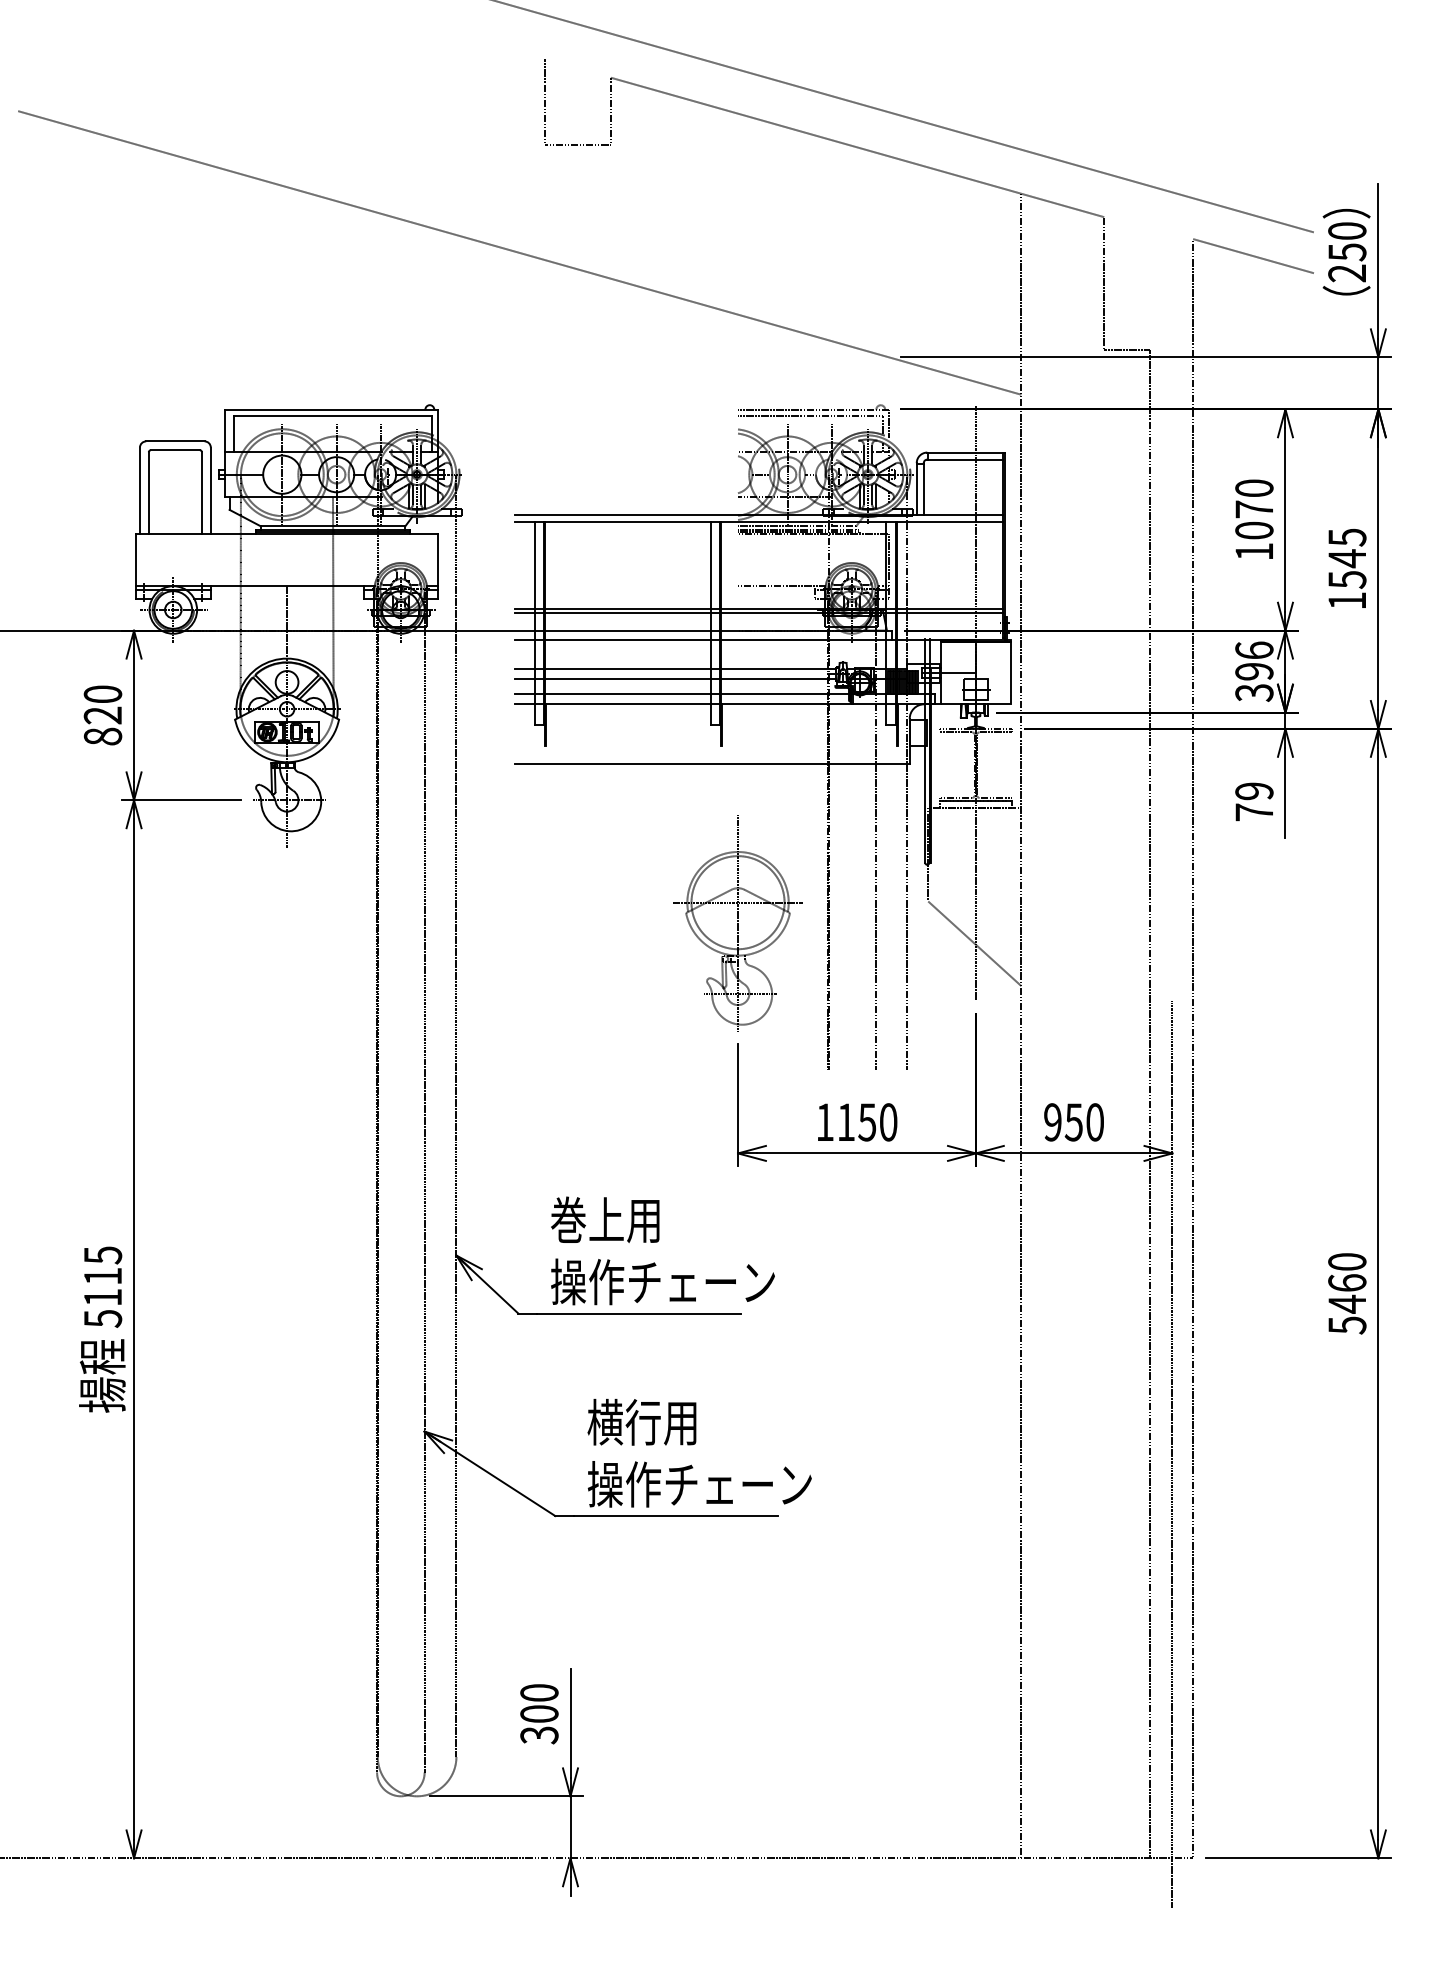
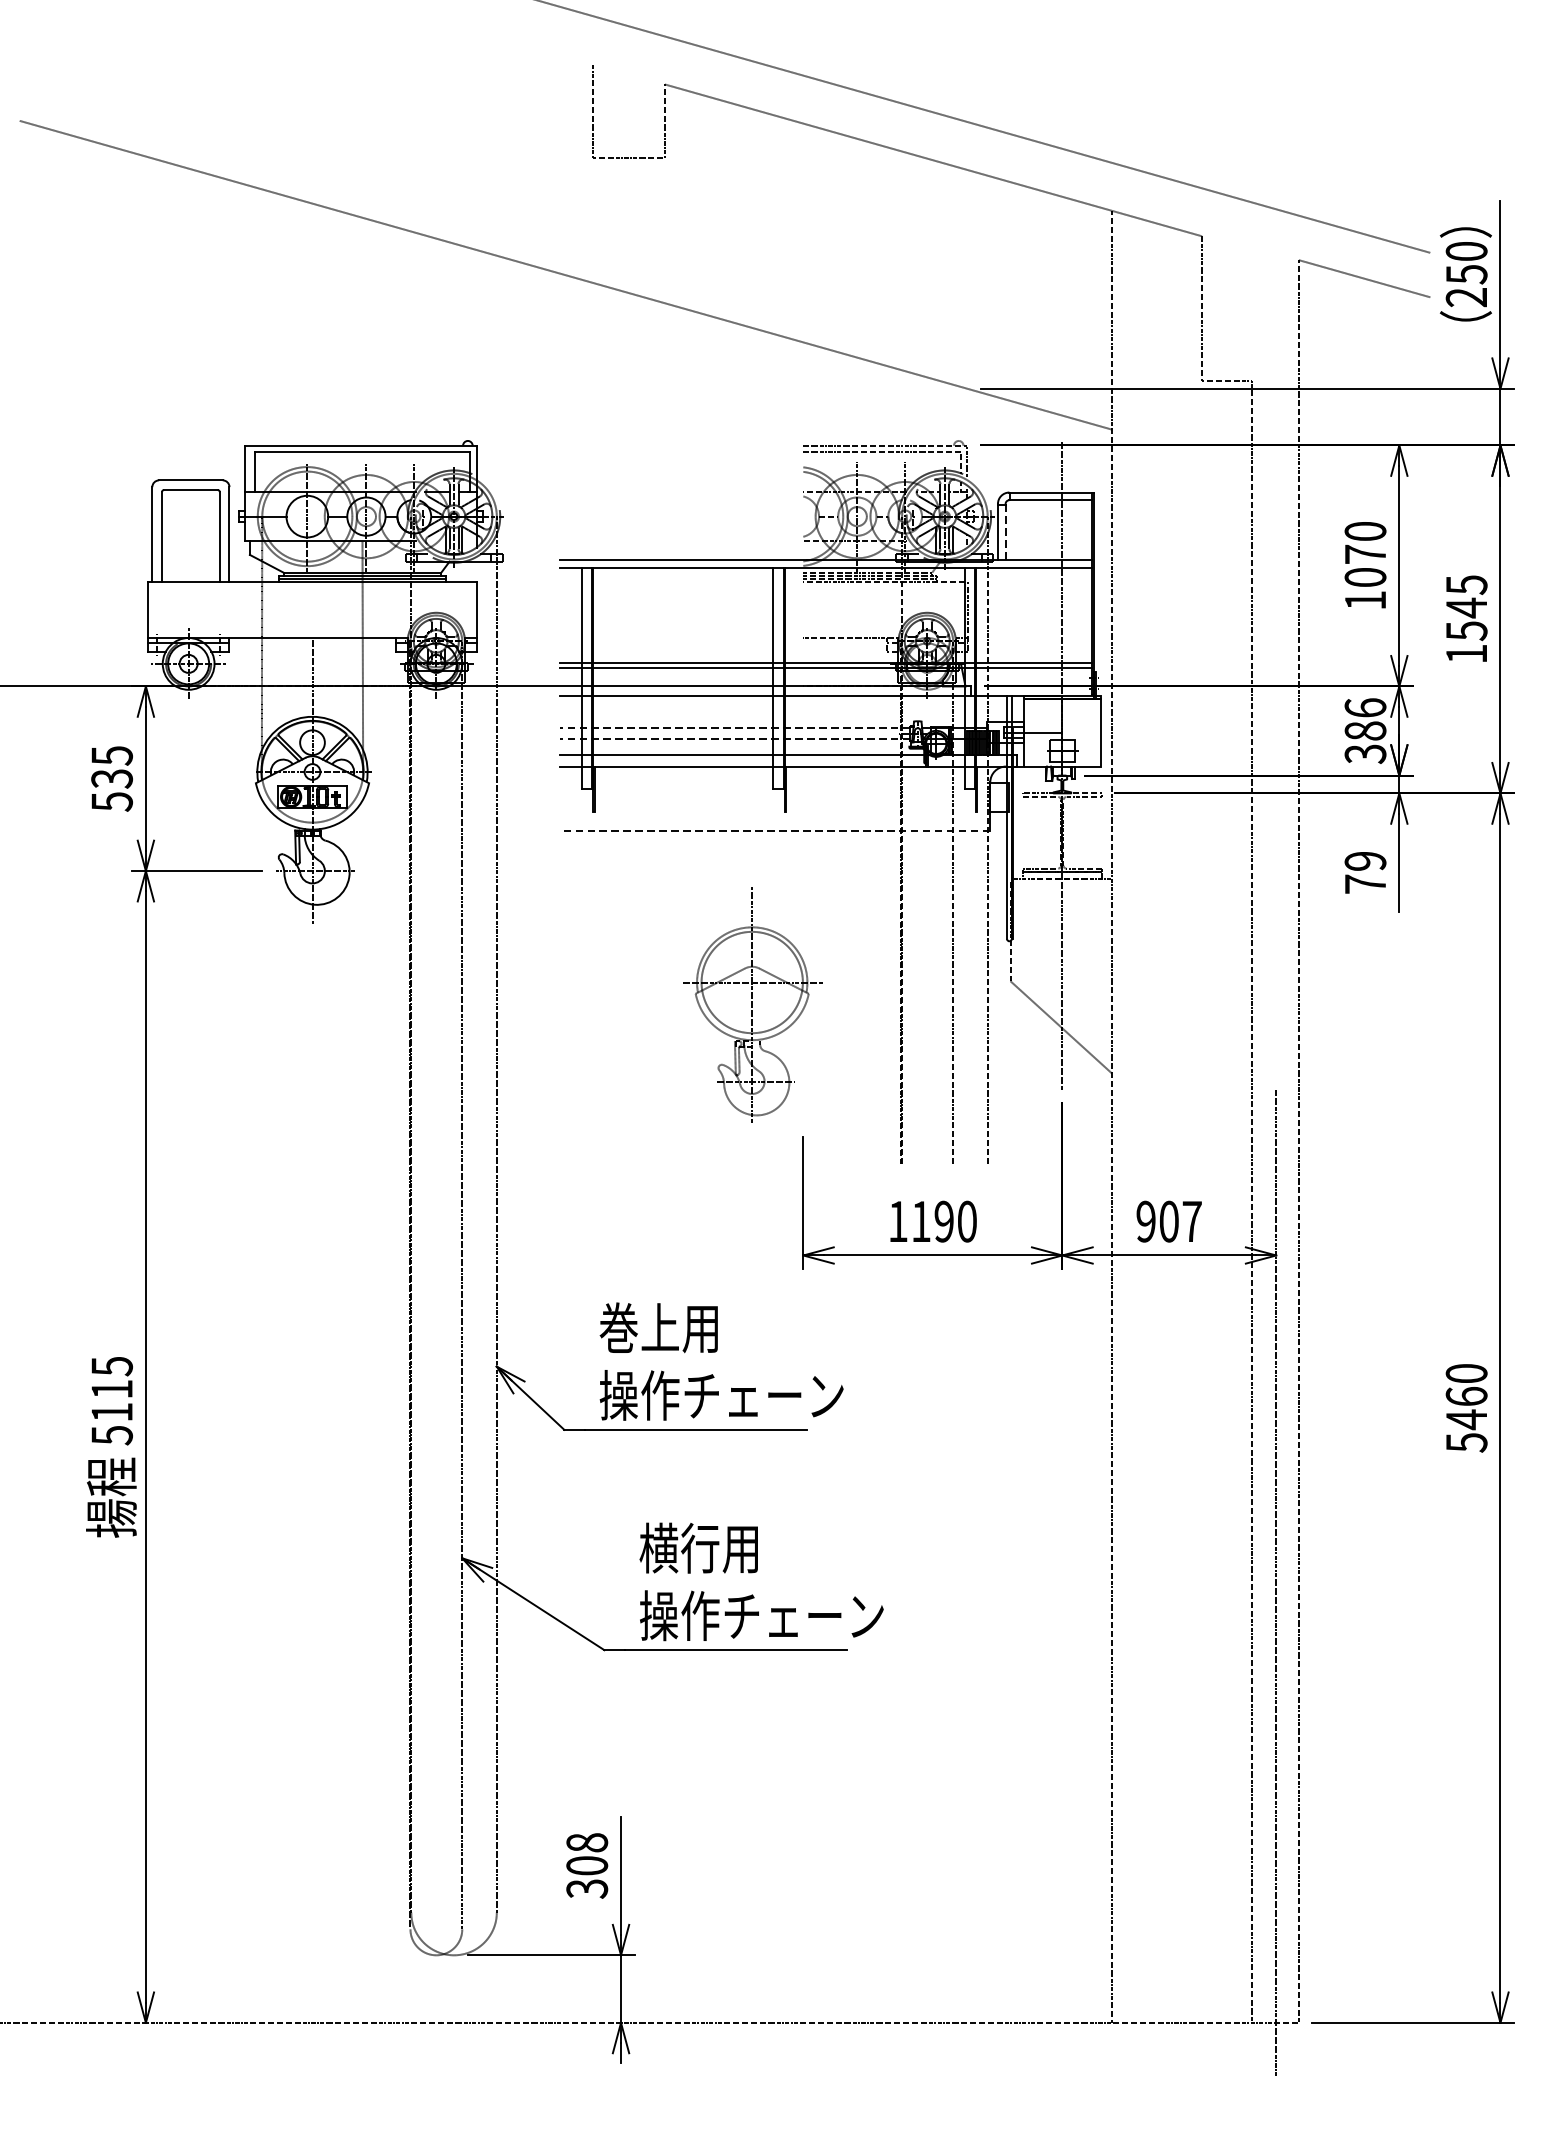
line: (923, 488) -> (1005, 531), solid -> dashed
line: (675, 669) -> (735, 728), solid -> dashed
text: (1254, 671) -> (1365, 730), 396 -> 386
line: (675, 679) -> (735, 739), solid -> dashed
text: (102, 715) -> (111, 778), 820 -> 535
line: (712, 763) -> (775, 831), solid -> dashed
part: (737, 923) -> (751, 1005), moved
text: (867, 1122) -> (944, 1221), 1150 -> 1190
text: (1084, 1122) -> (1180, 1221), 950 -> 907
text: (539, 1692) -> (587, 1842), 300 -> 308

